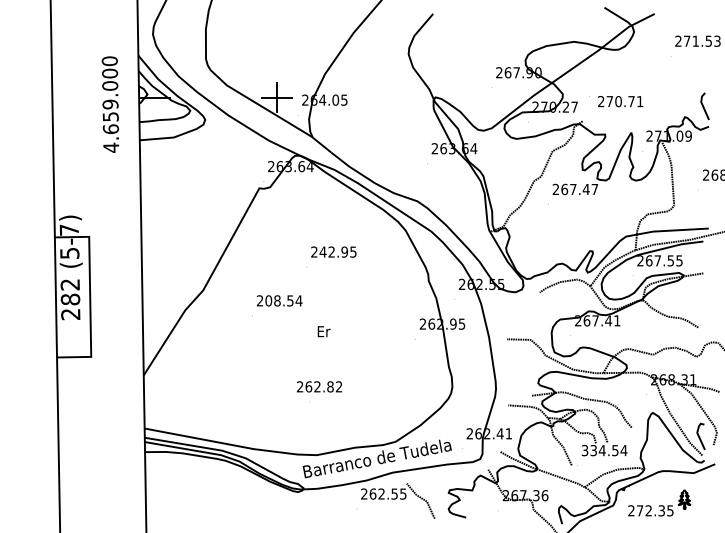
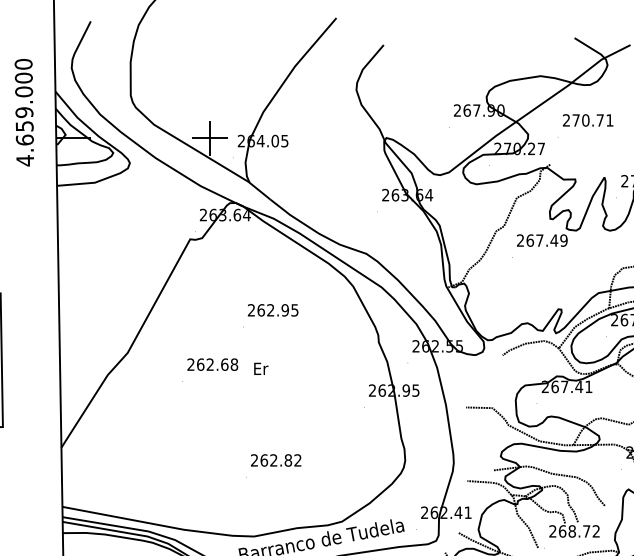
text: (620, 101) -> (587, 120), moved
text: (110, 104) -> (24, 112), moved
text: (594, 189) -> (563, 240), 267.47 -> 267.49
text: (322, 251) -> (260, 309), 242.95 -> 262.95
text: (283, 300) -> (217, 364), 208.54 -> 262.68
text: (323, 331) -> (260, 368), moved
text: (319, 386) -> (276, 460), moved
text: (604, 450) -> (574, 531), 334.54 -> 268.72

